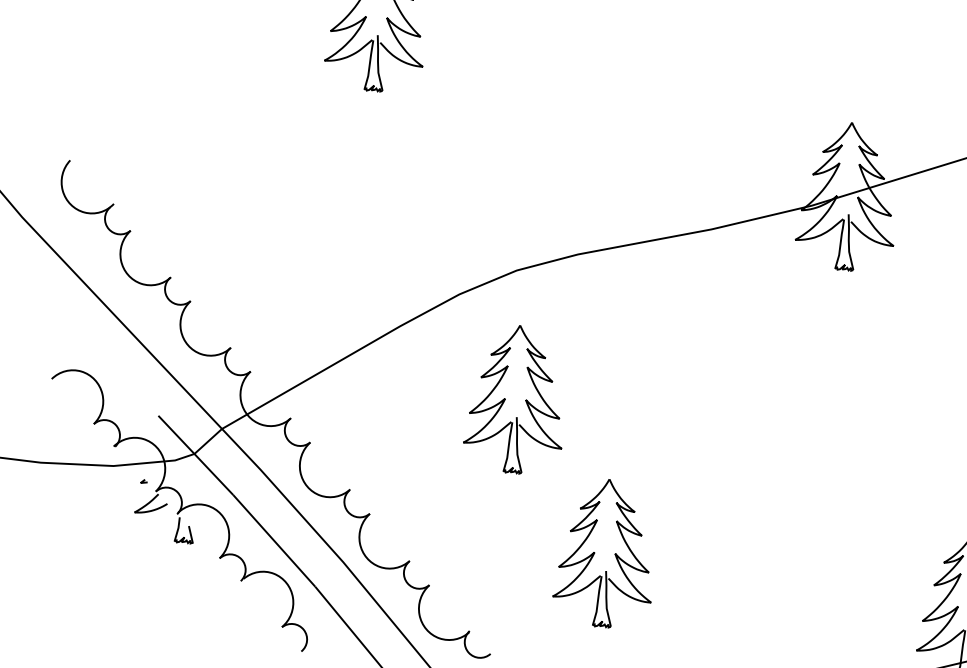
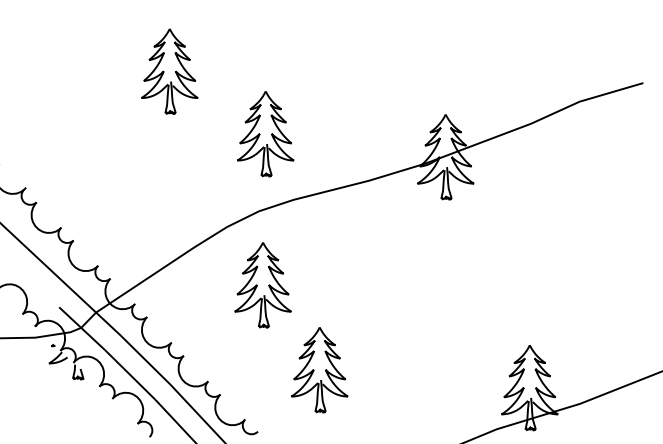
part: (536, 137) -> (265, 134), added

